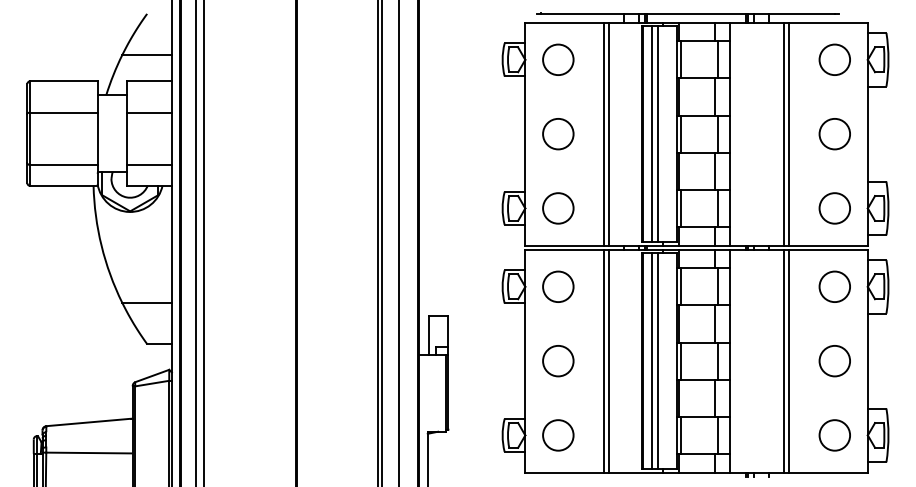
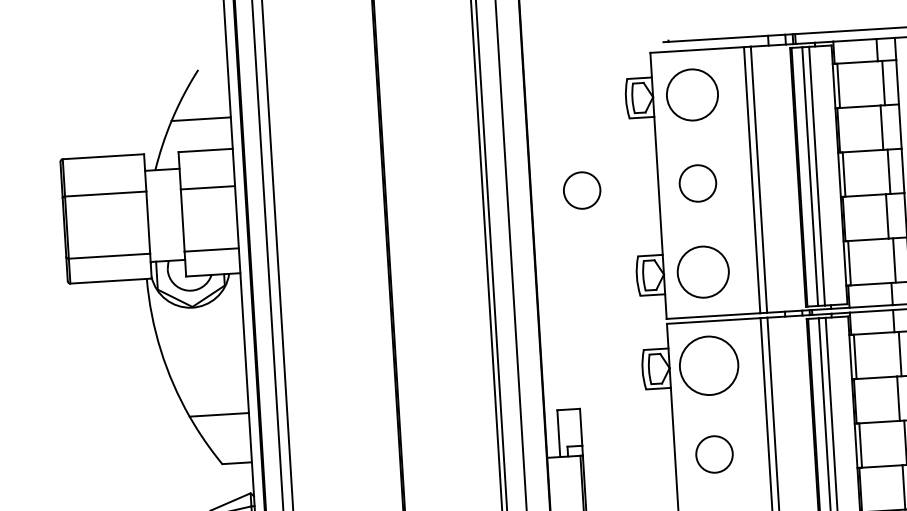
circle: (558, 59) -> (692, 94), size x1.4
circle: (461, 134) -> (582, 190), added
circle: (558, 208) -> (703, 272), size x1.4
circle: (558, 286) -> (709, 365), size x1.6

